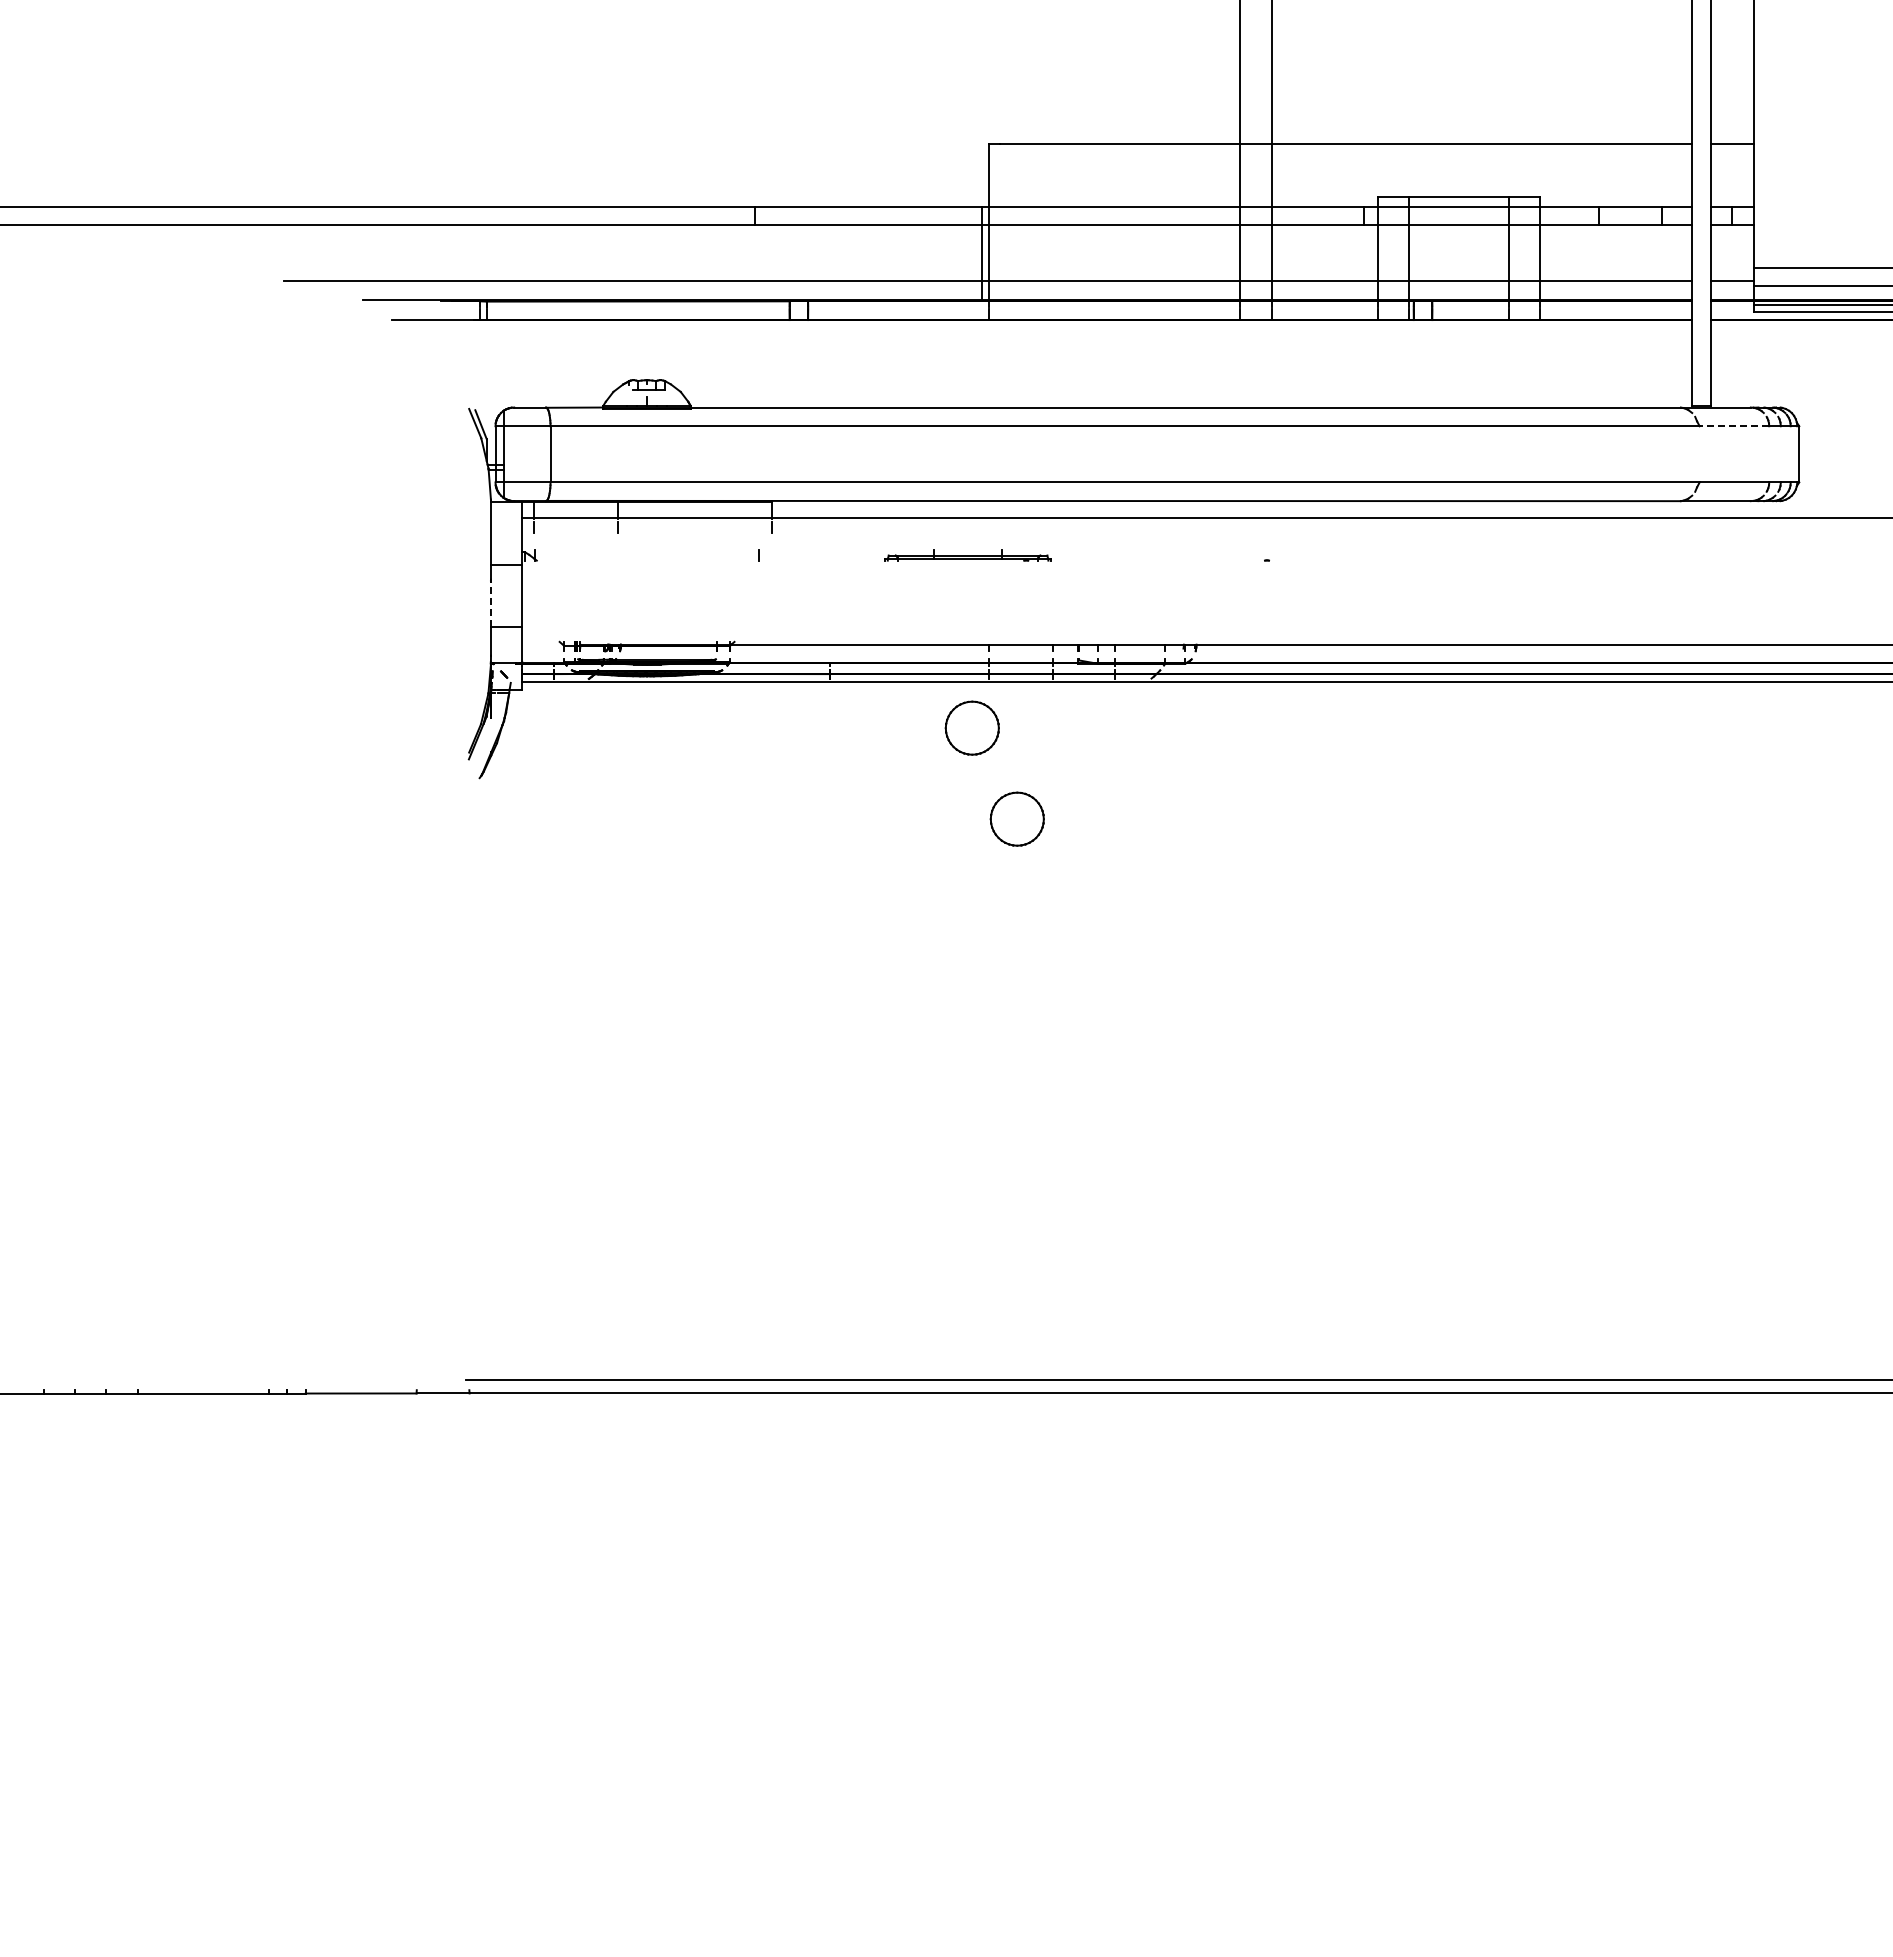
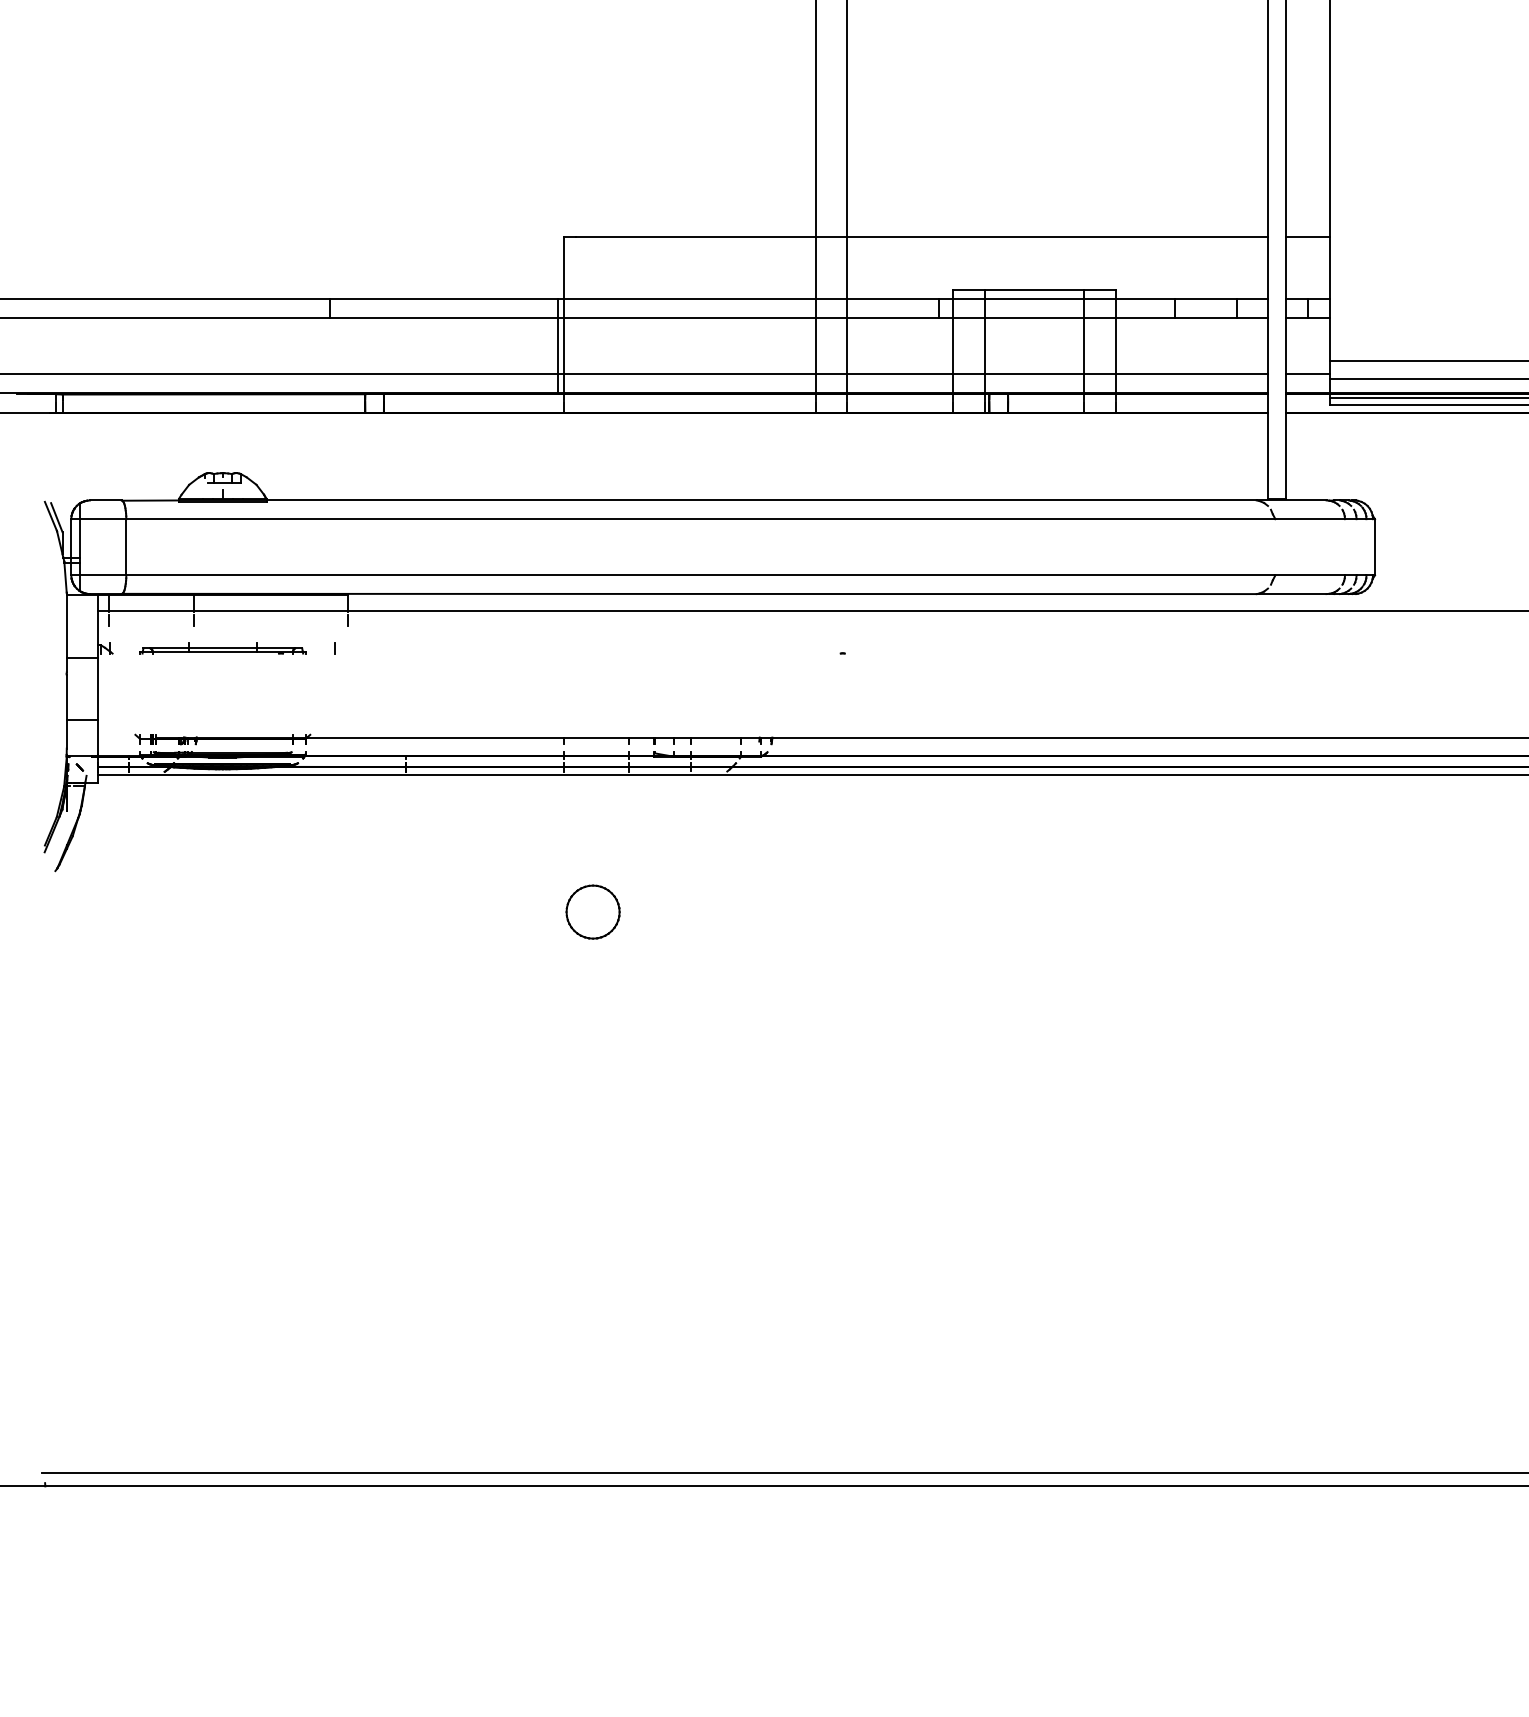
line: (1734, 426) -> (1310, 519), dashed -> solid
part: (967, 555) -> (222, 648), moved
line: (491, 604) -> (67, 697), dashed -> solid
part: (971, 727) -> (547, 820), removed

